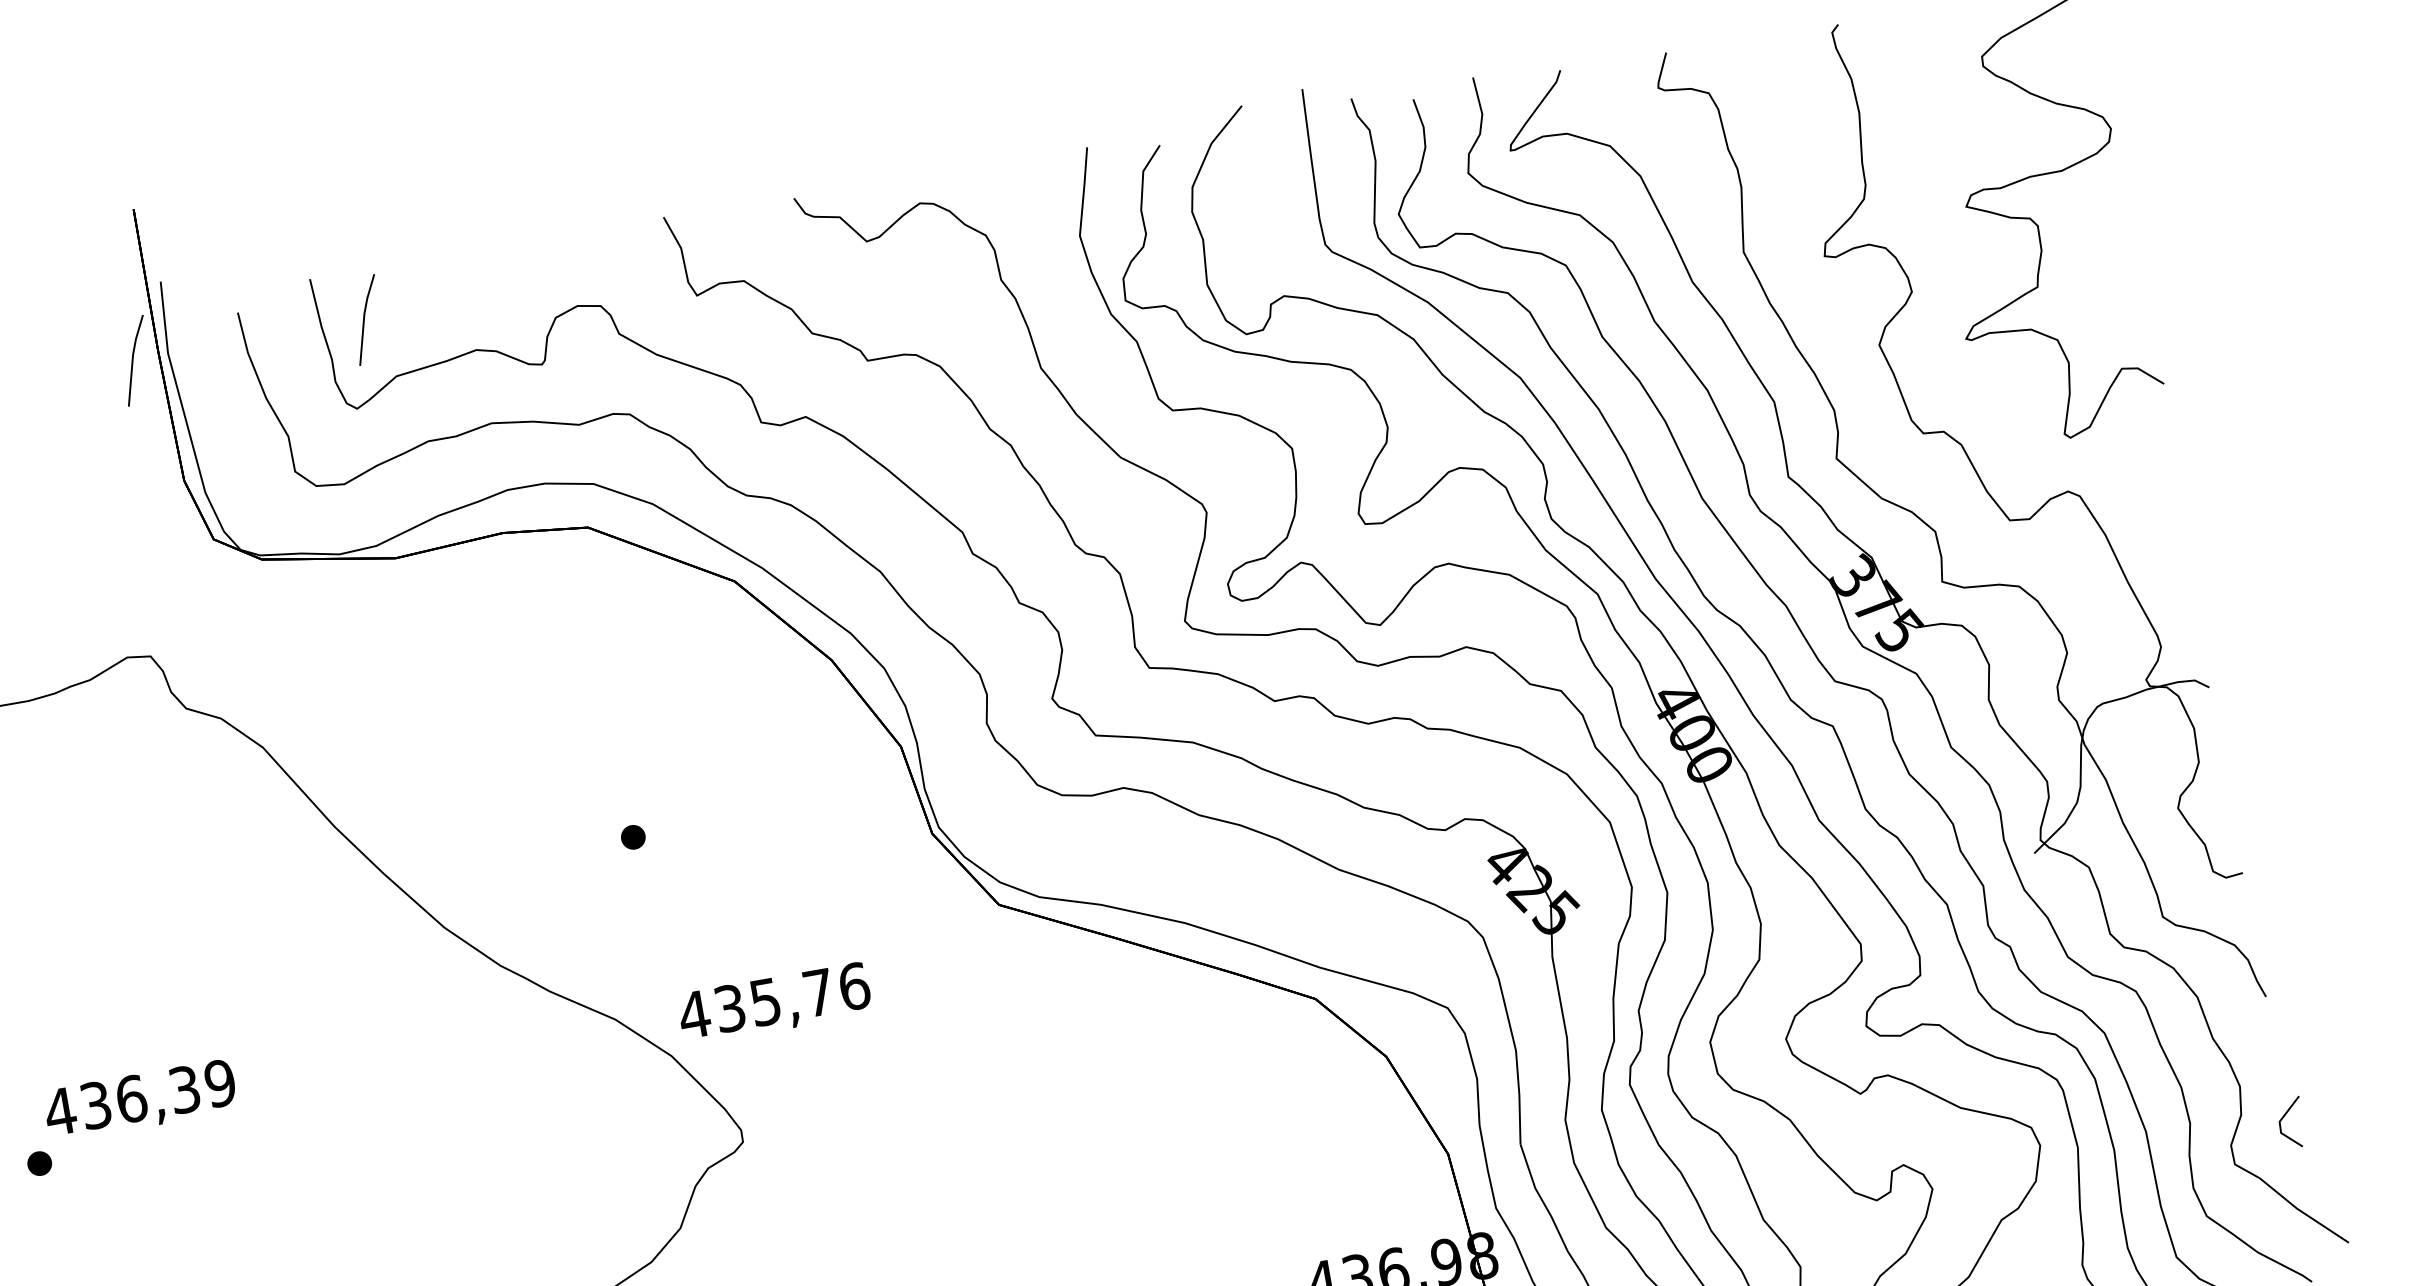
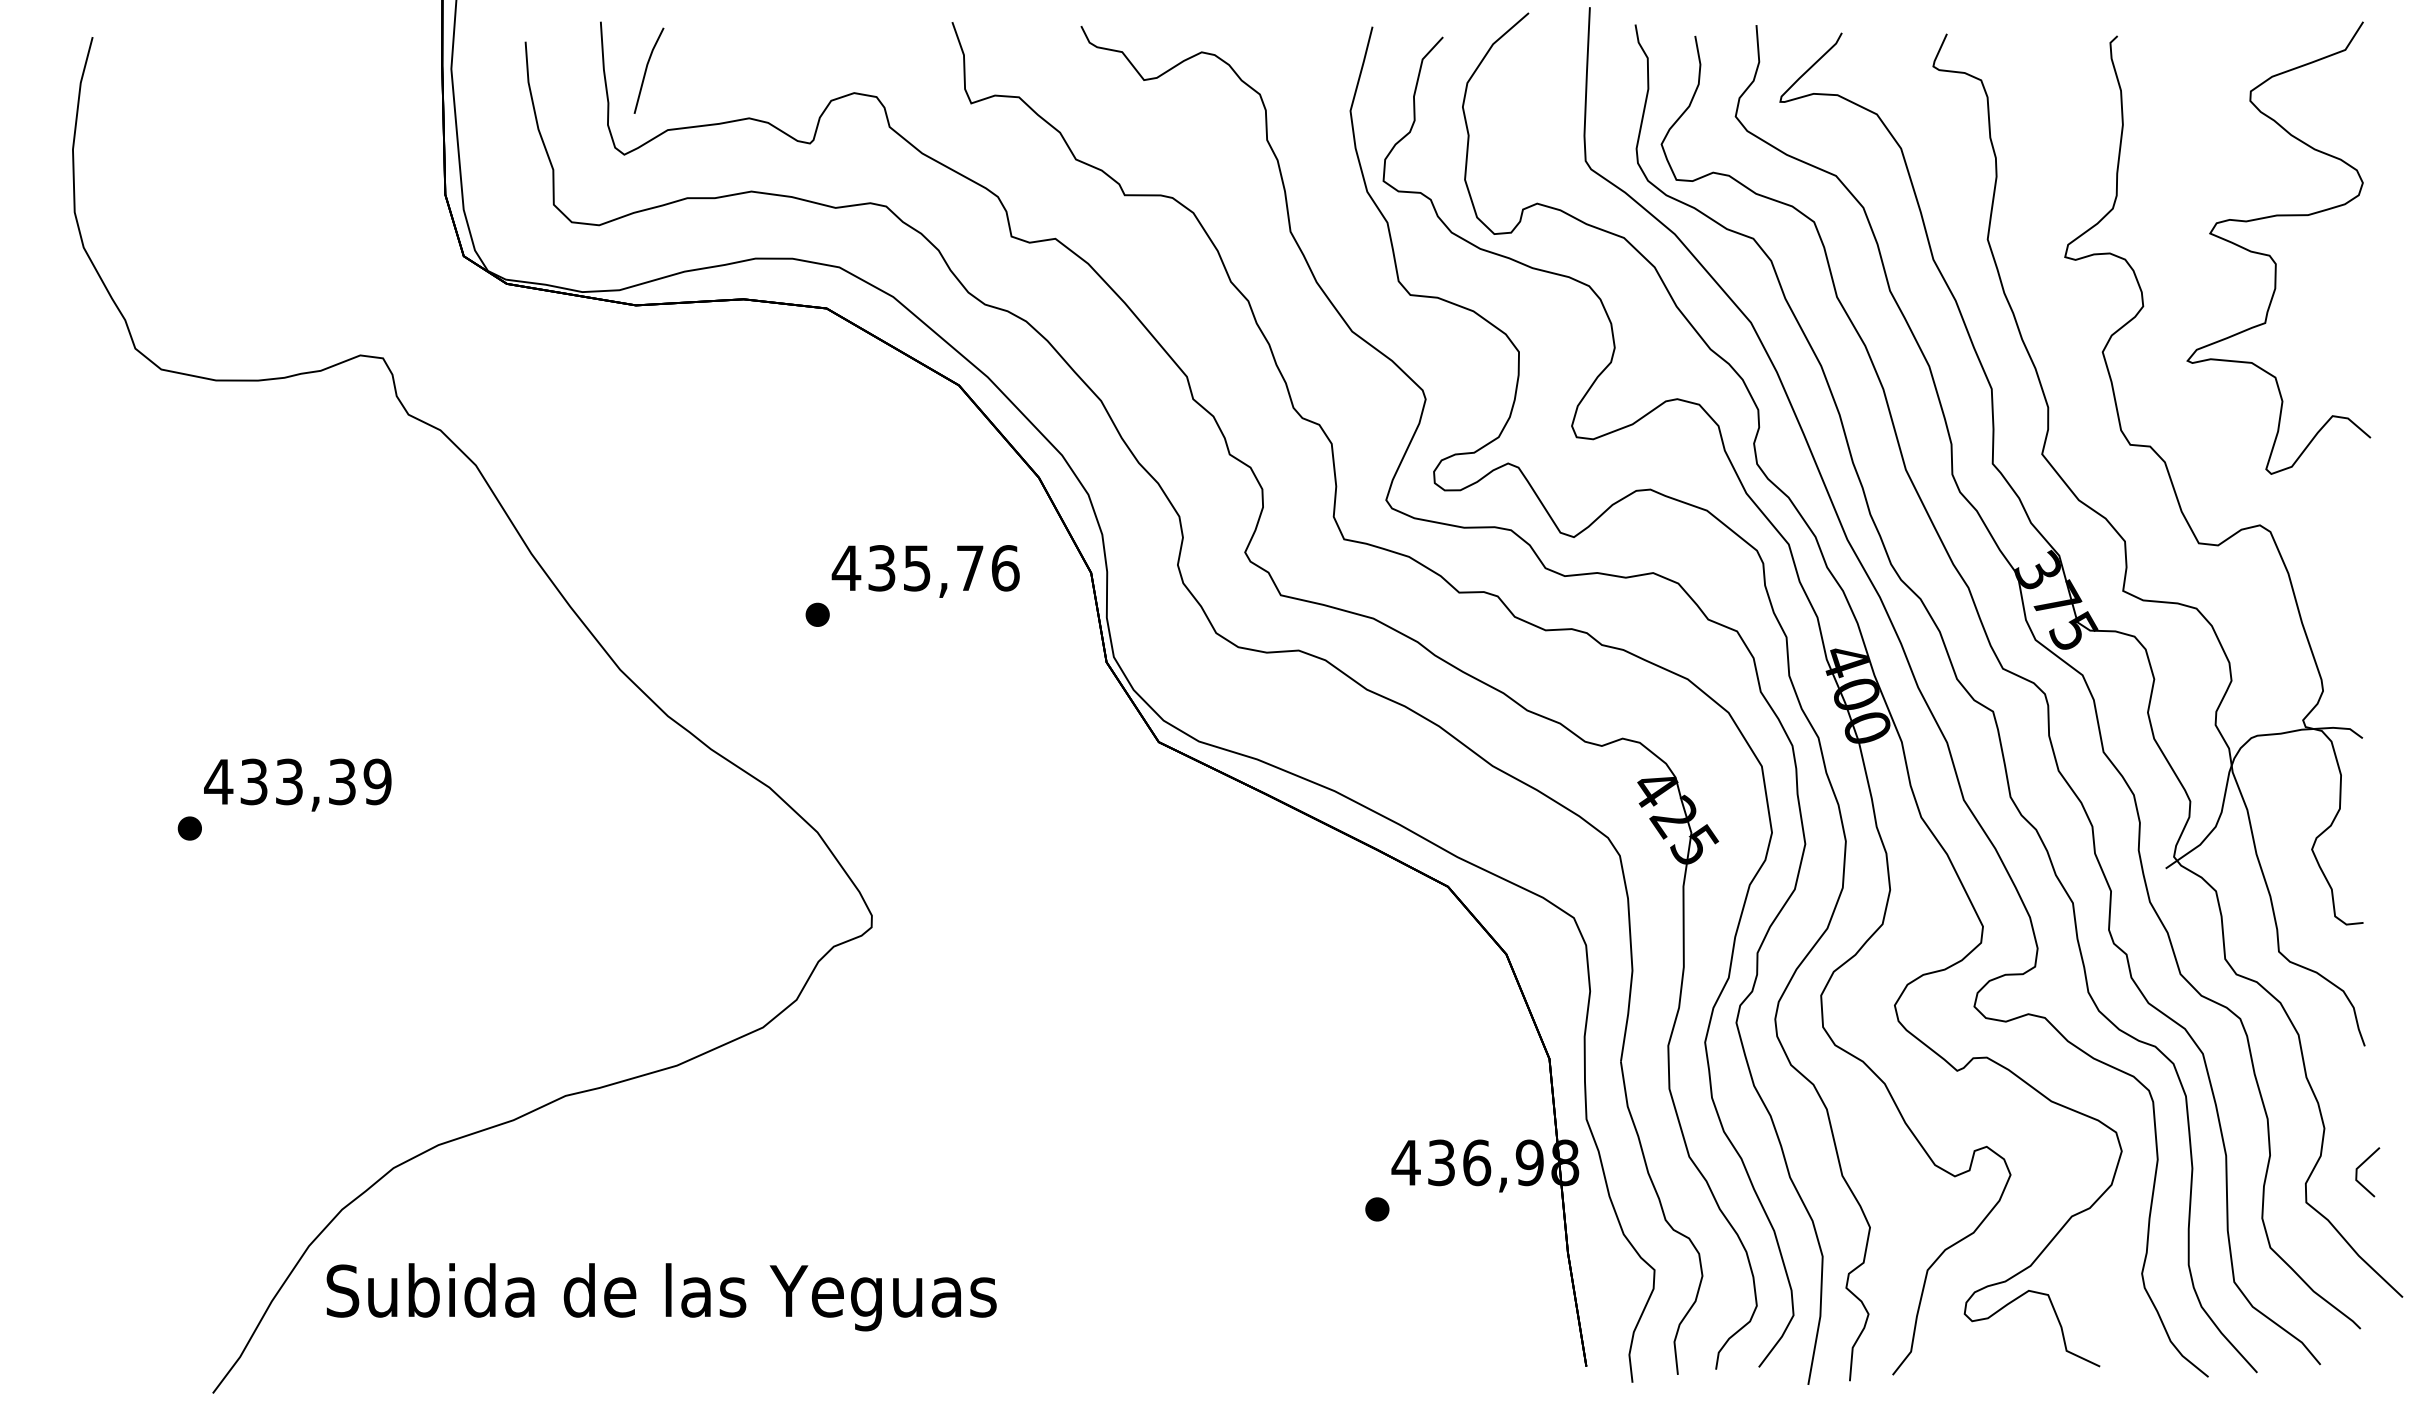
line: (133, 360) -> (416, 70), removed
text: (774, 1003) -> (925, 571), moved
text: (131, 1098) -> (289, 781), 436,39 -> 433,39

